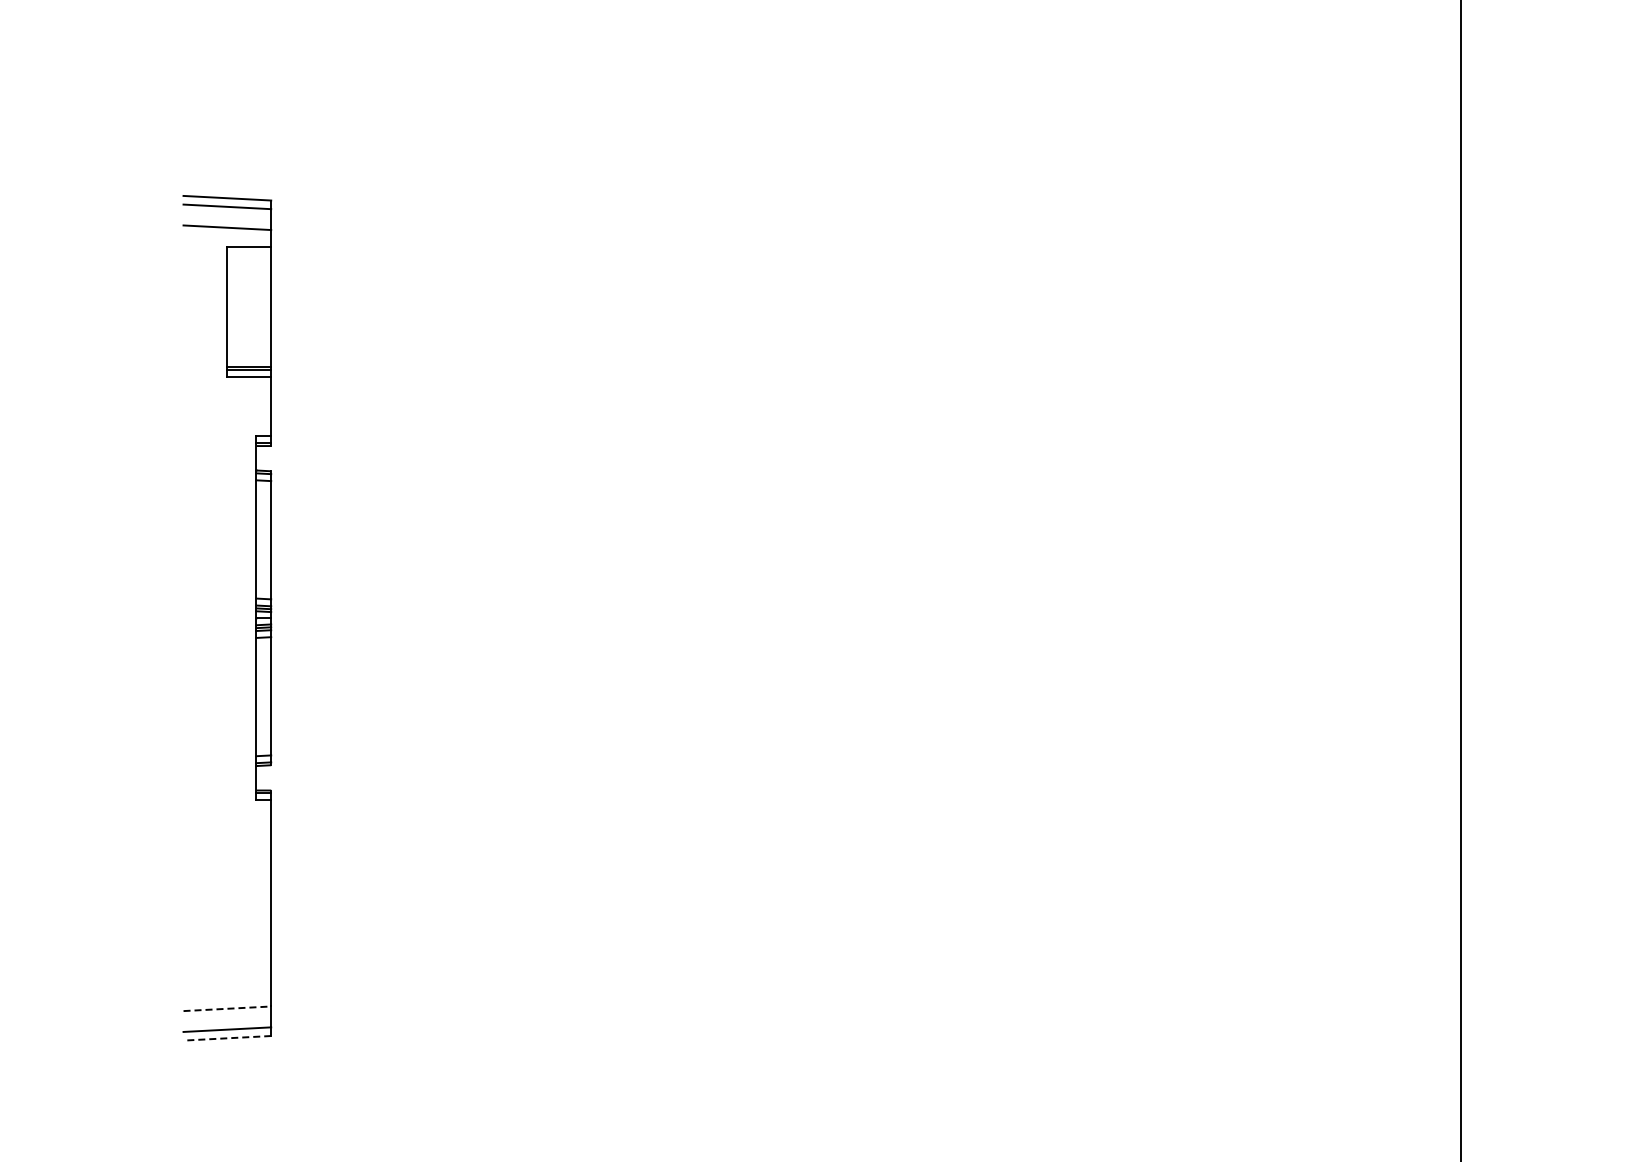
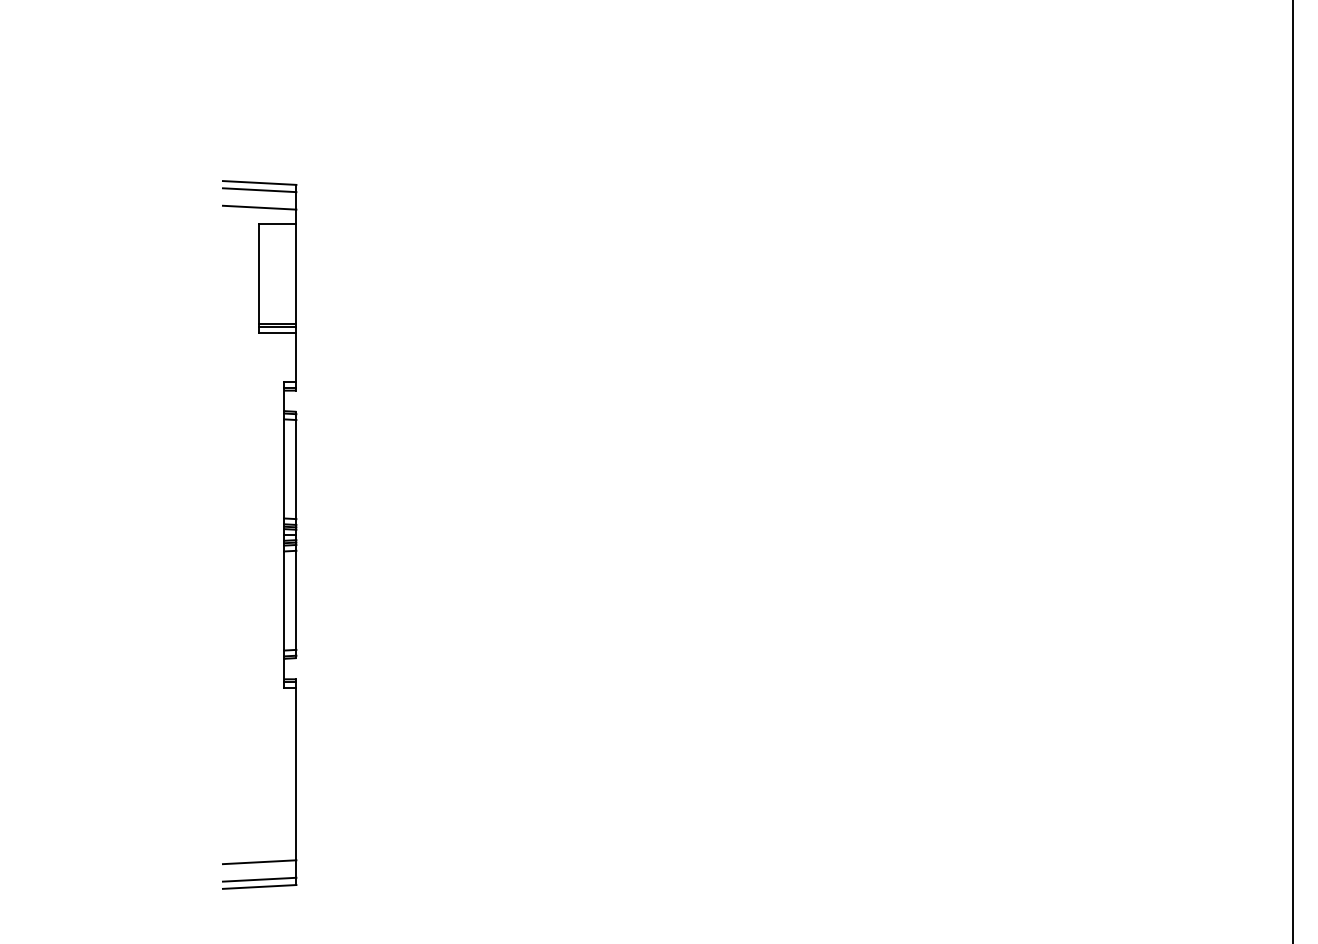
line: (227, 1008) -> (259, 861), dashed -> solid
line: (227, 1038) -> (259, 887), dashed -> solid

